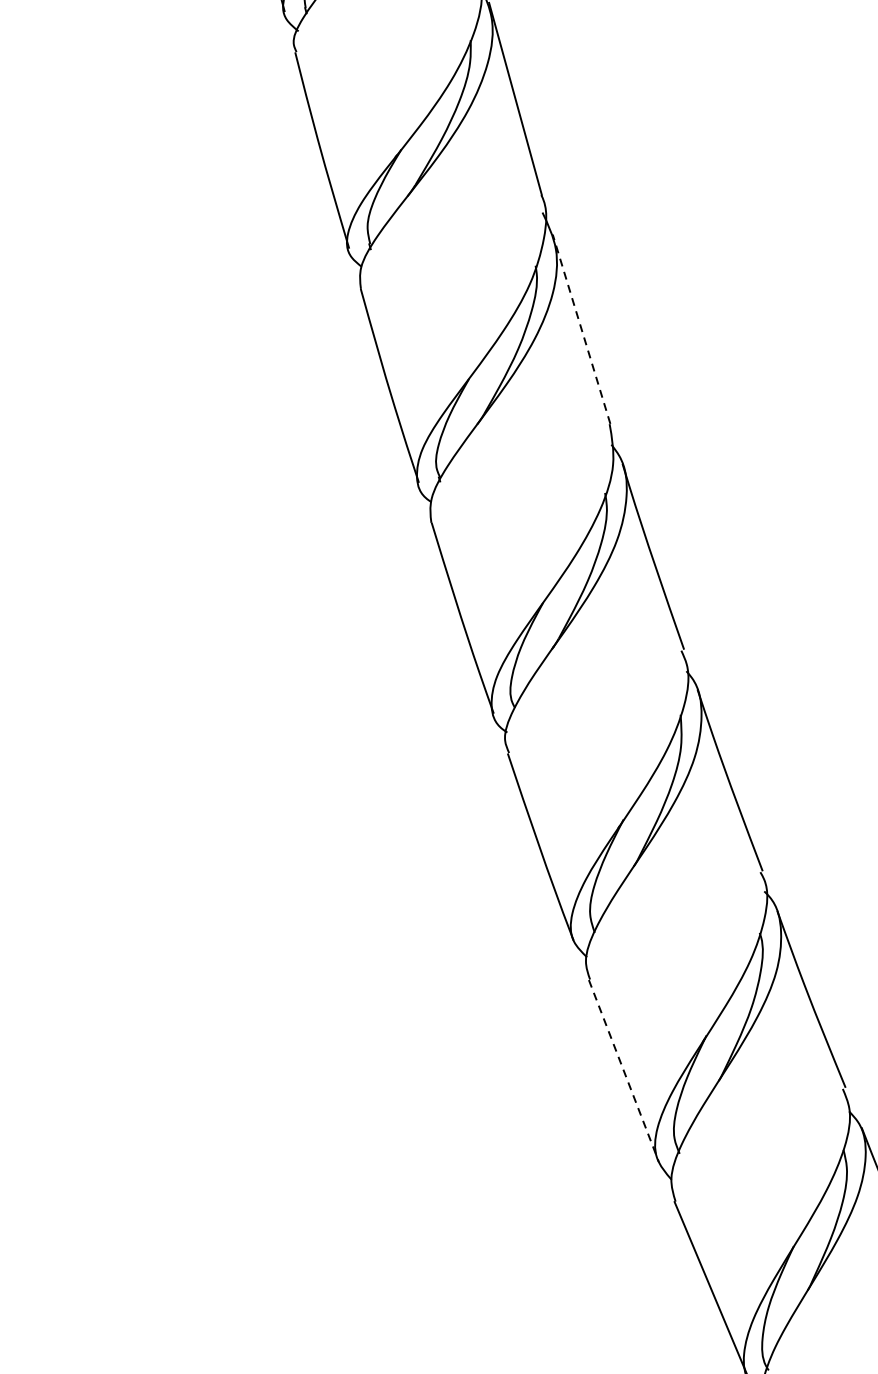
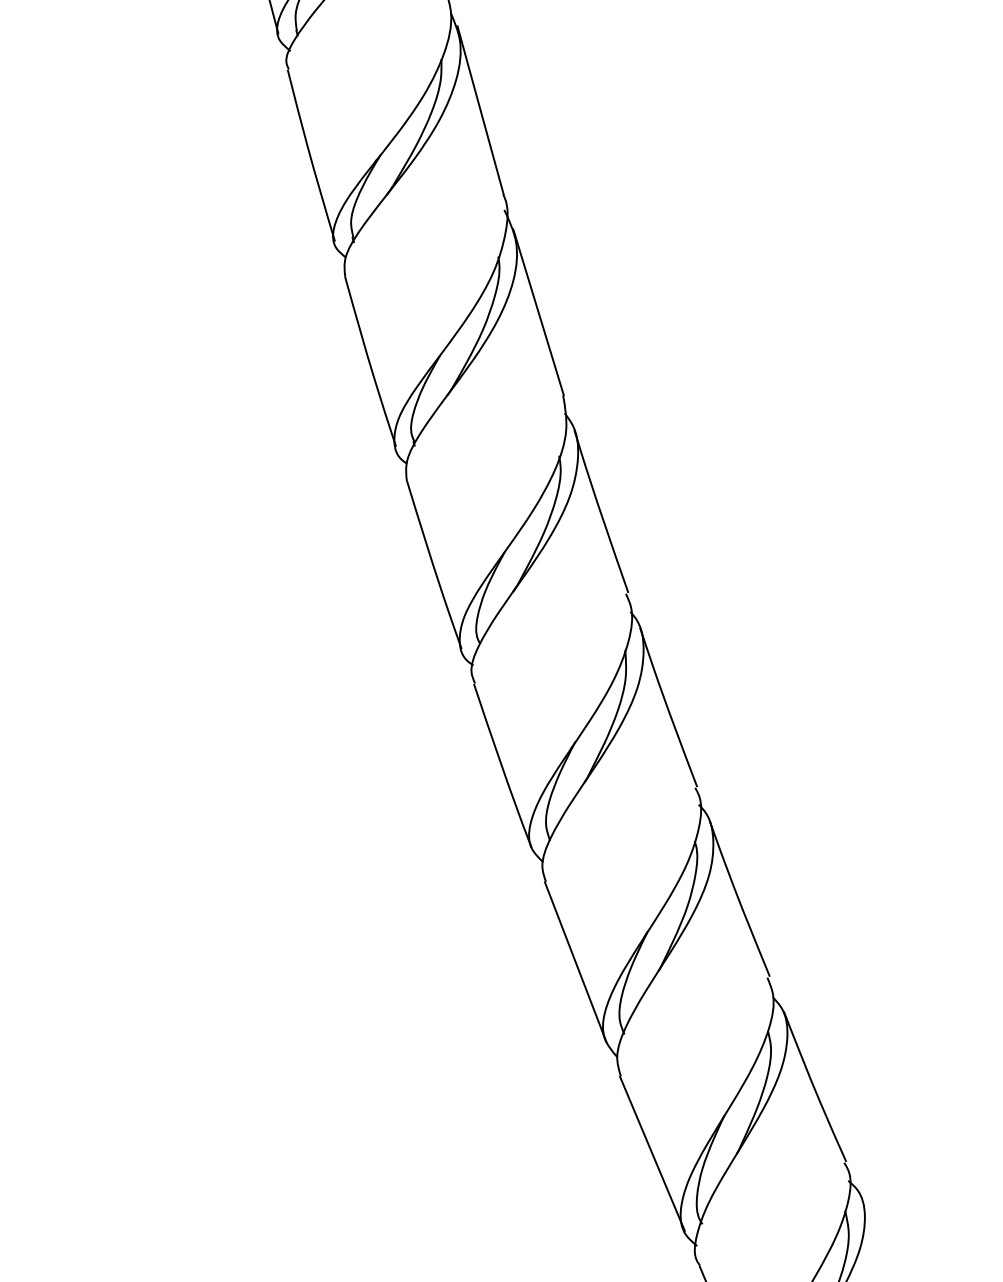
line: (581, 329) -> (538, 312), dashed -> solid
line: (623, 1071) -> (575, 962), dashed -> solid

